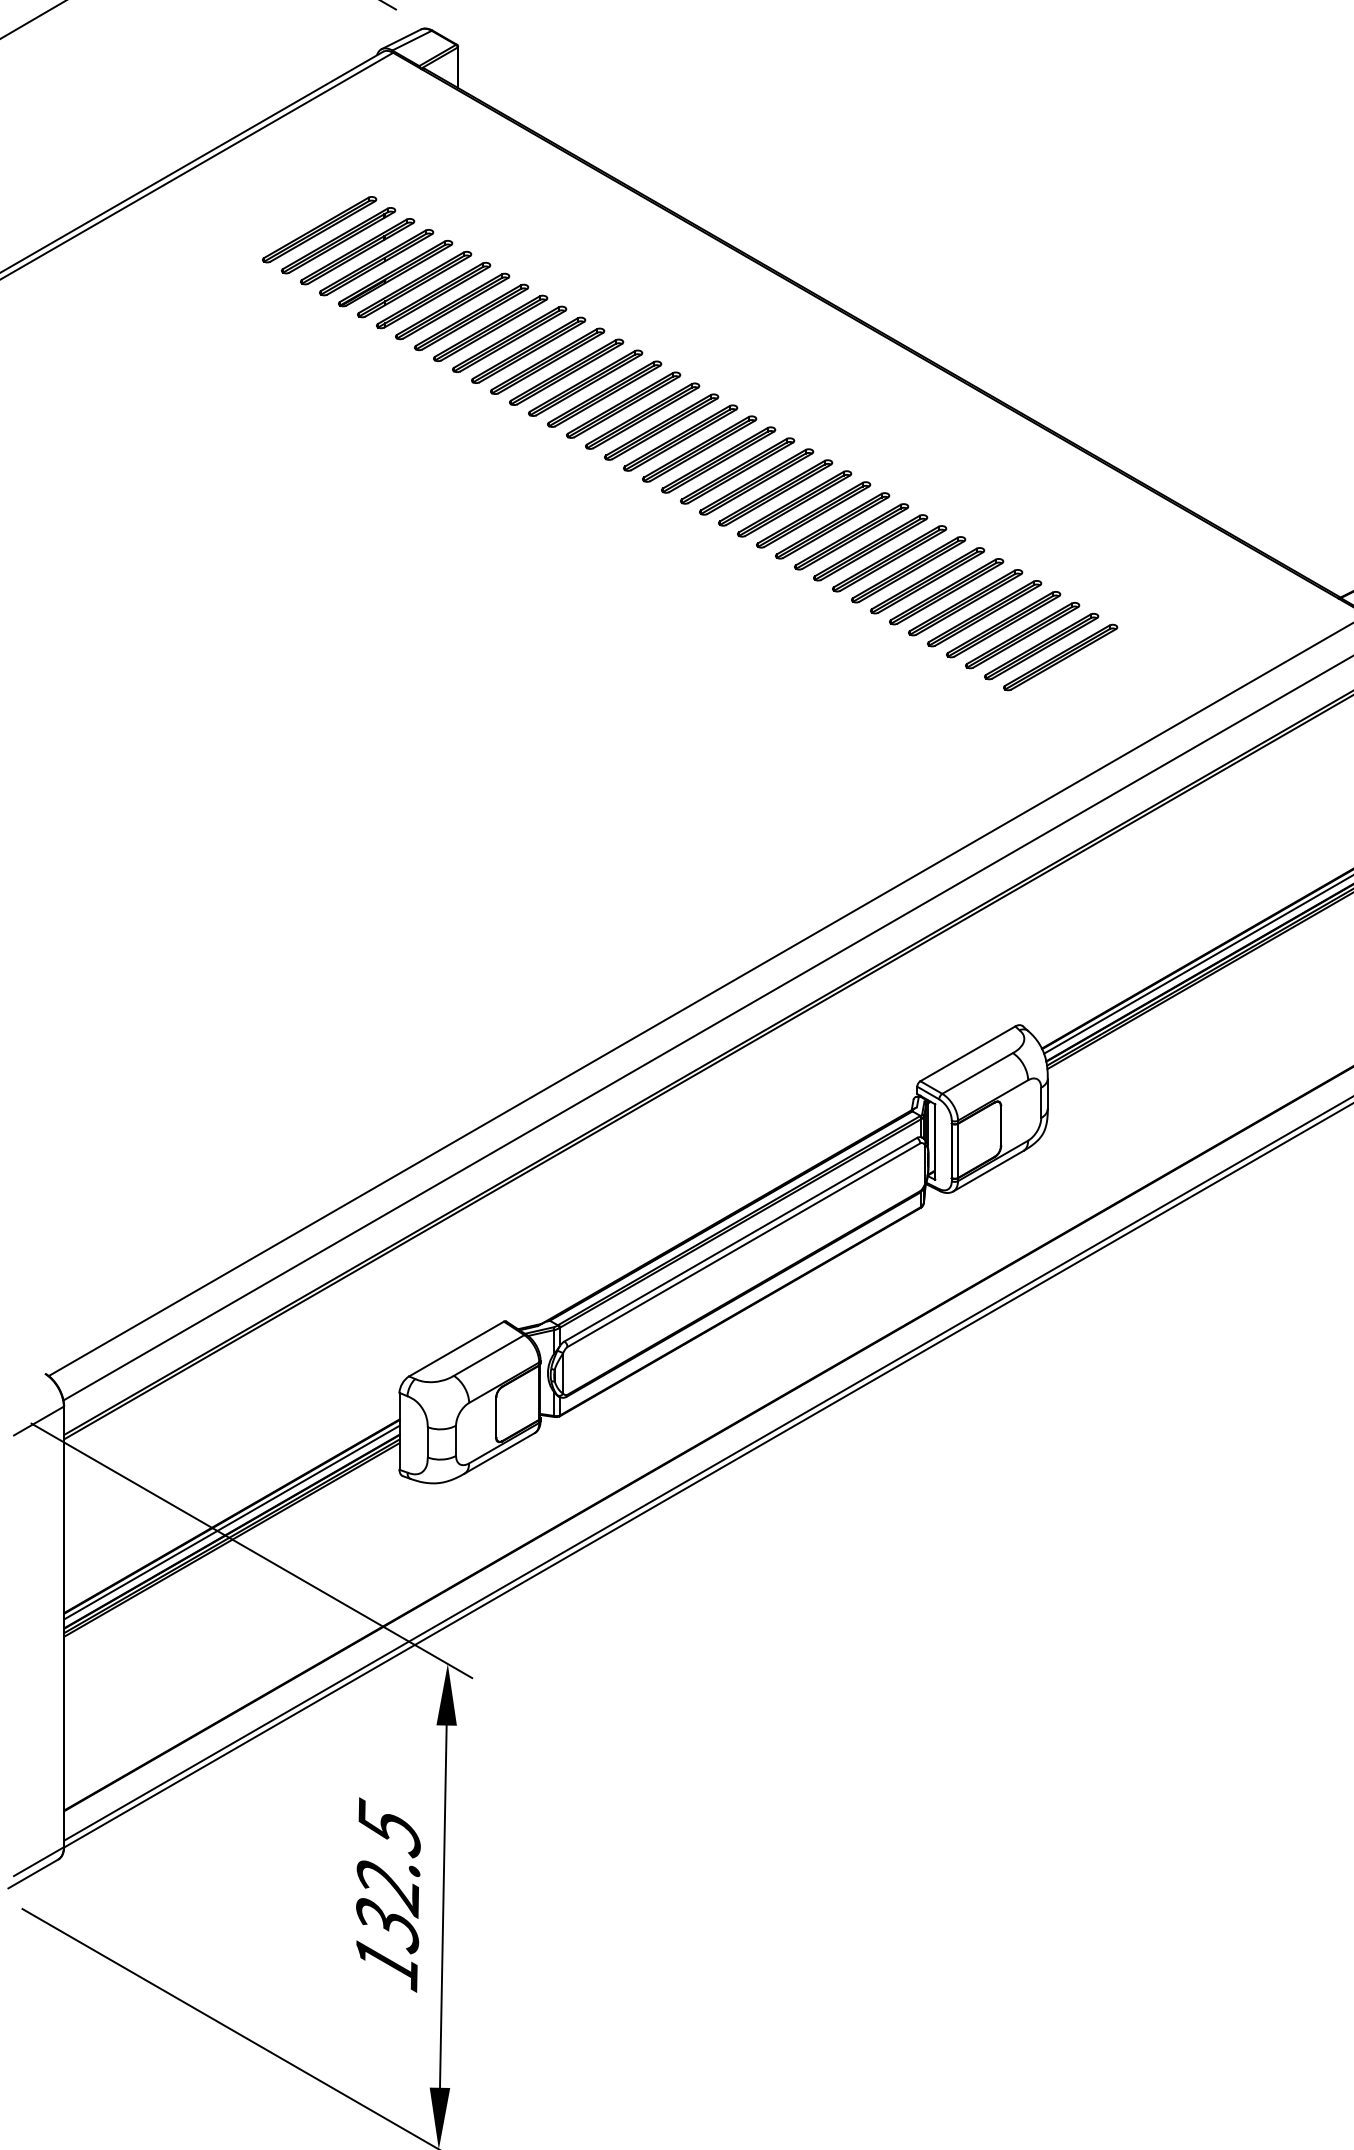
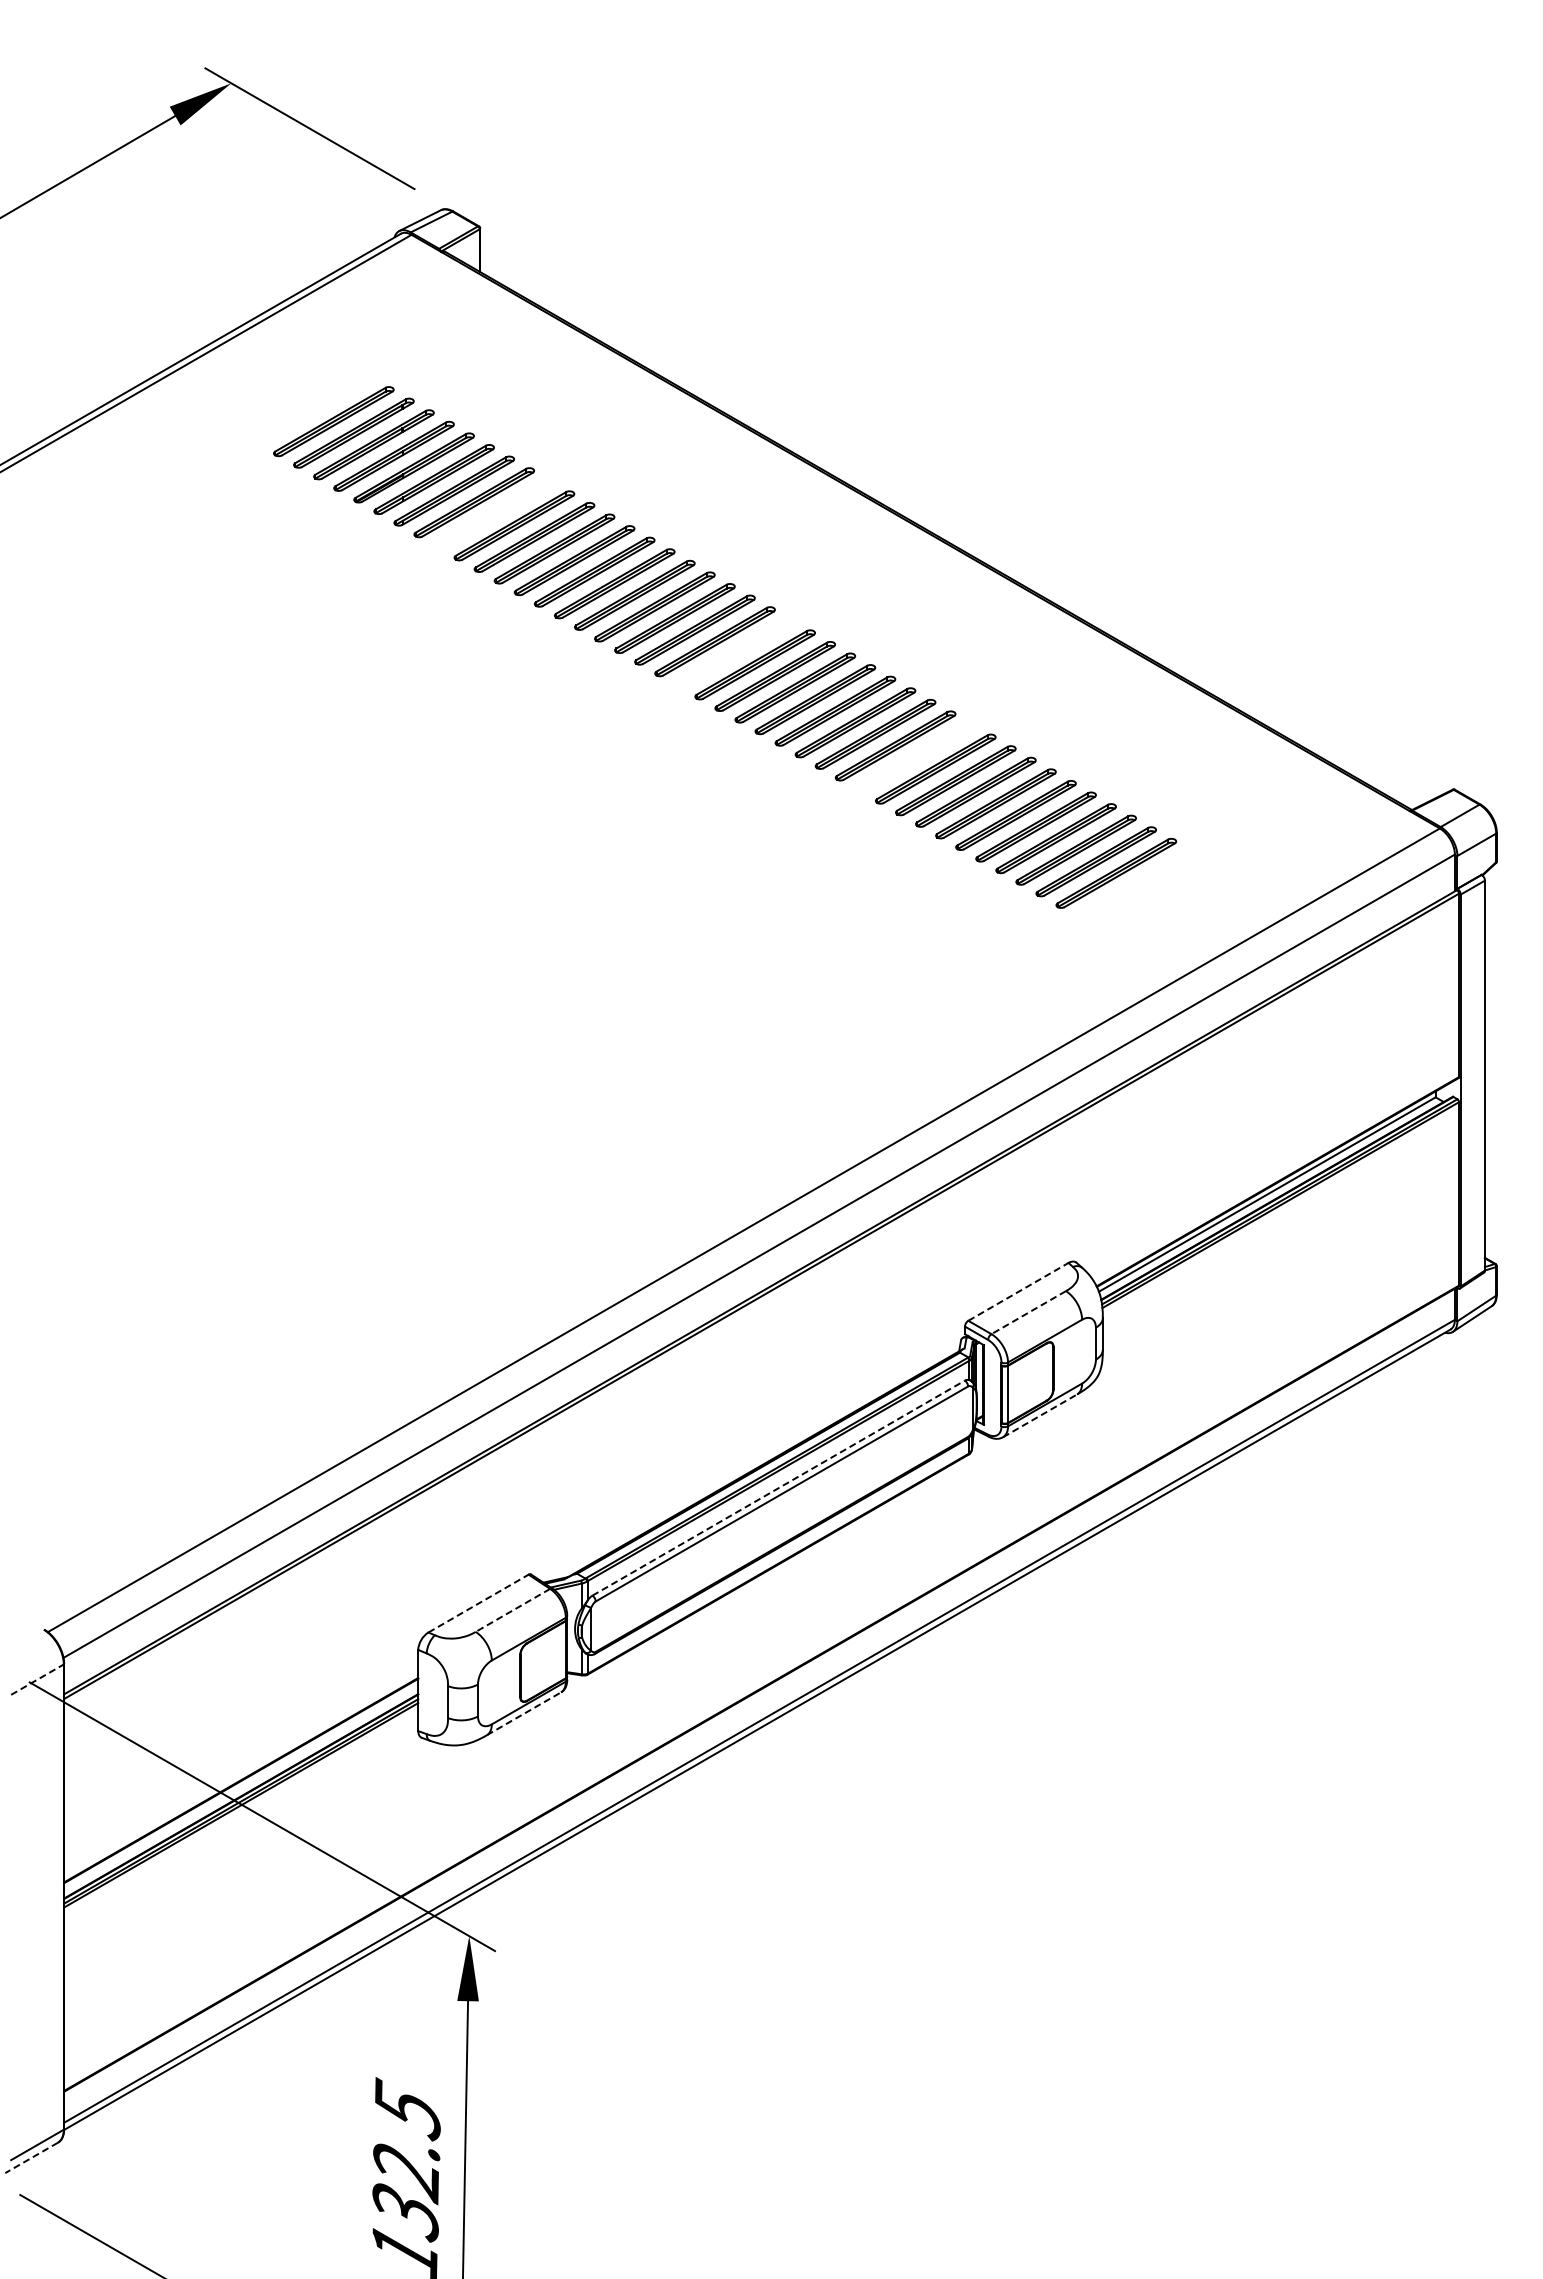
part: (471, 316) -> (494, 513), removed
part: (698, 448) -> (734, 652), removed
part: (870, 547) -> (915, 757), removed
line: (967, 1053) -> (1018, 1291), solid -> dashed
line: (977, 1073) -> (1028, 1312), solid -> dashed
line: (988, 1170) -> (1040, 1415), solid -> dashed
line: (741, 1239) -> (779, 1487), solid -> dashed
line: (456, 1348) -> (478, 1603), solid -> dashed
line: (488, 1355) -> (512, 1610), solid -> dashed
line: (38, 1420) -> (37, 1679), solid -> dashed
line: (500, 1453) -> (524, 1713), solid -> dashed
line: (232, 1522) -> (241, 1786), removed
line: (33, 1874) -> (31, 2158), solid -> dashed

